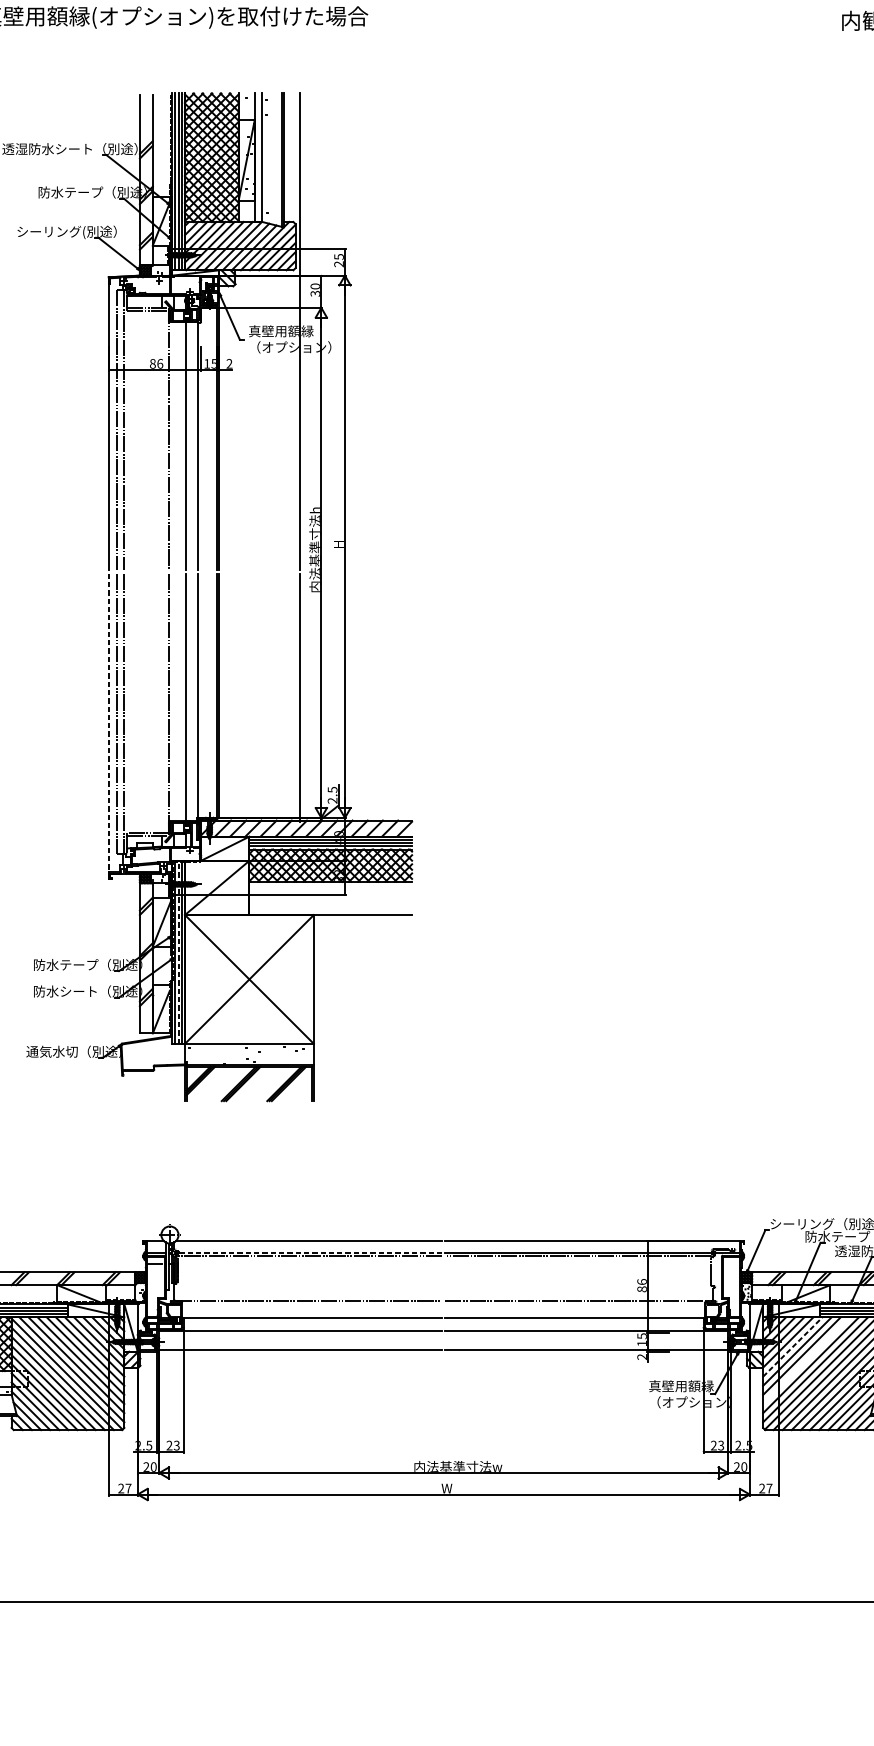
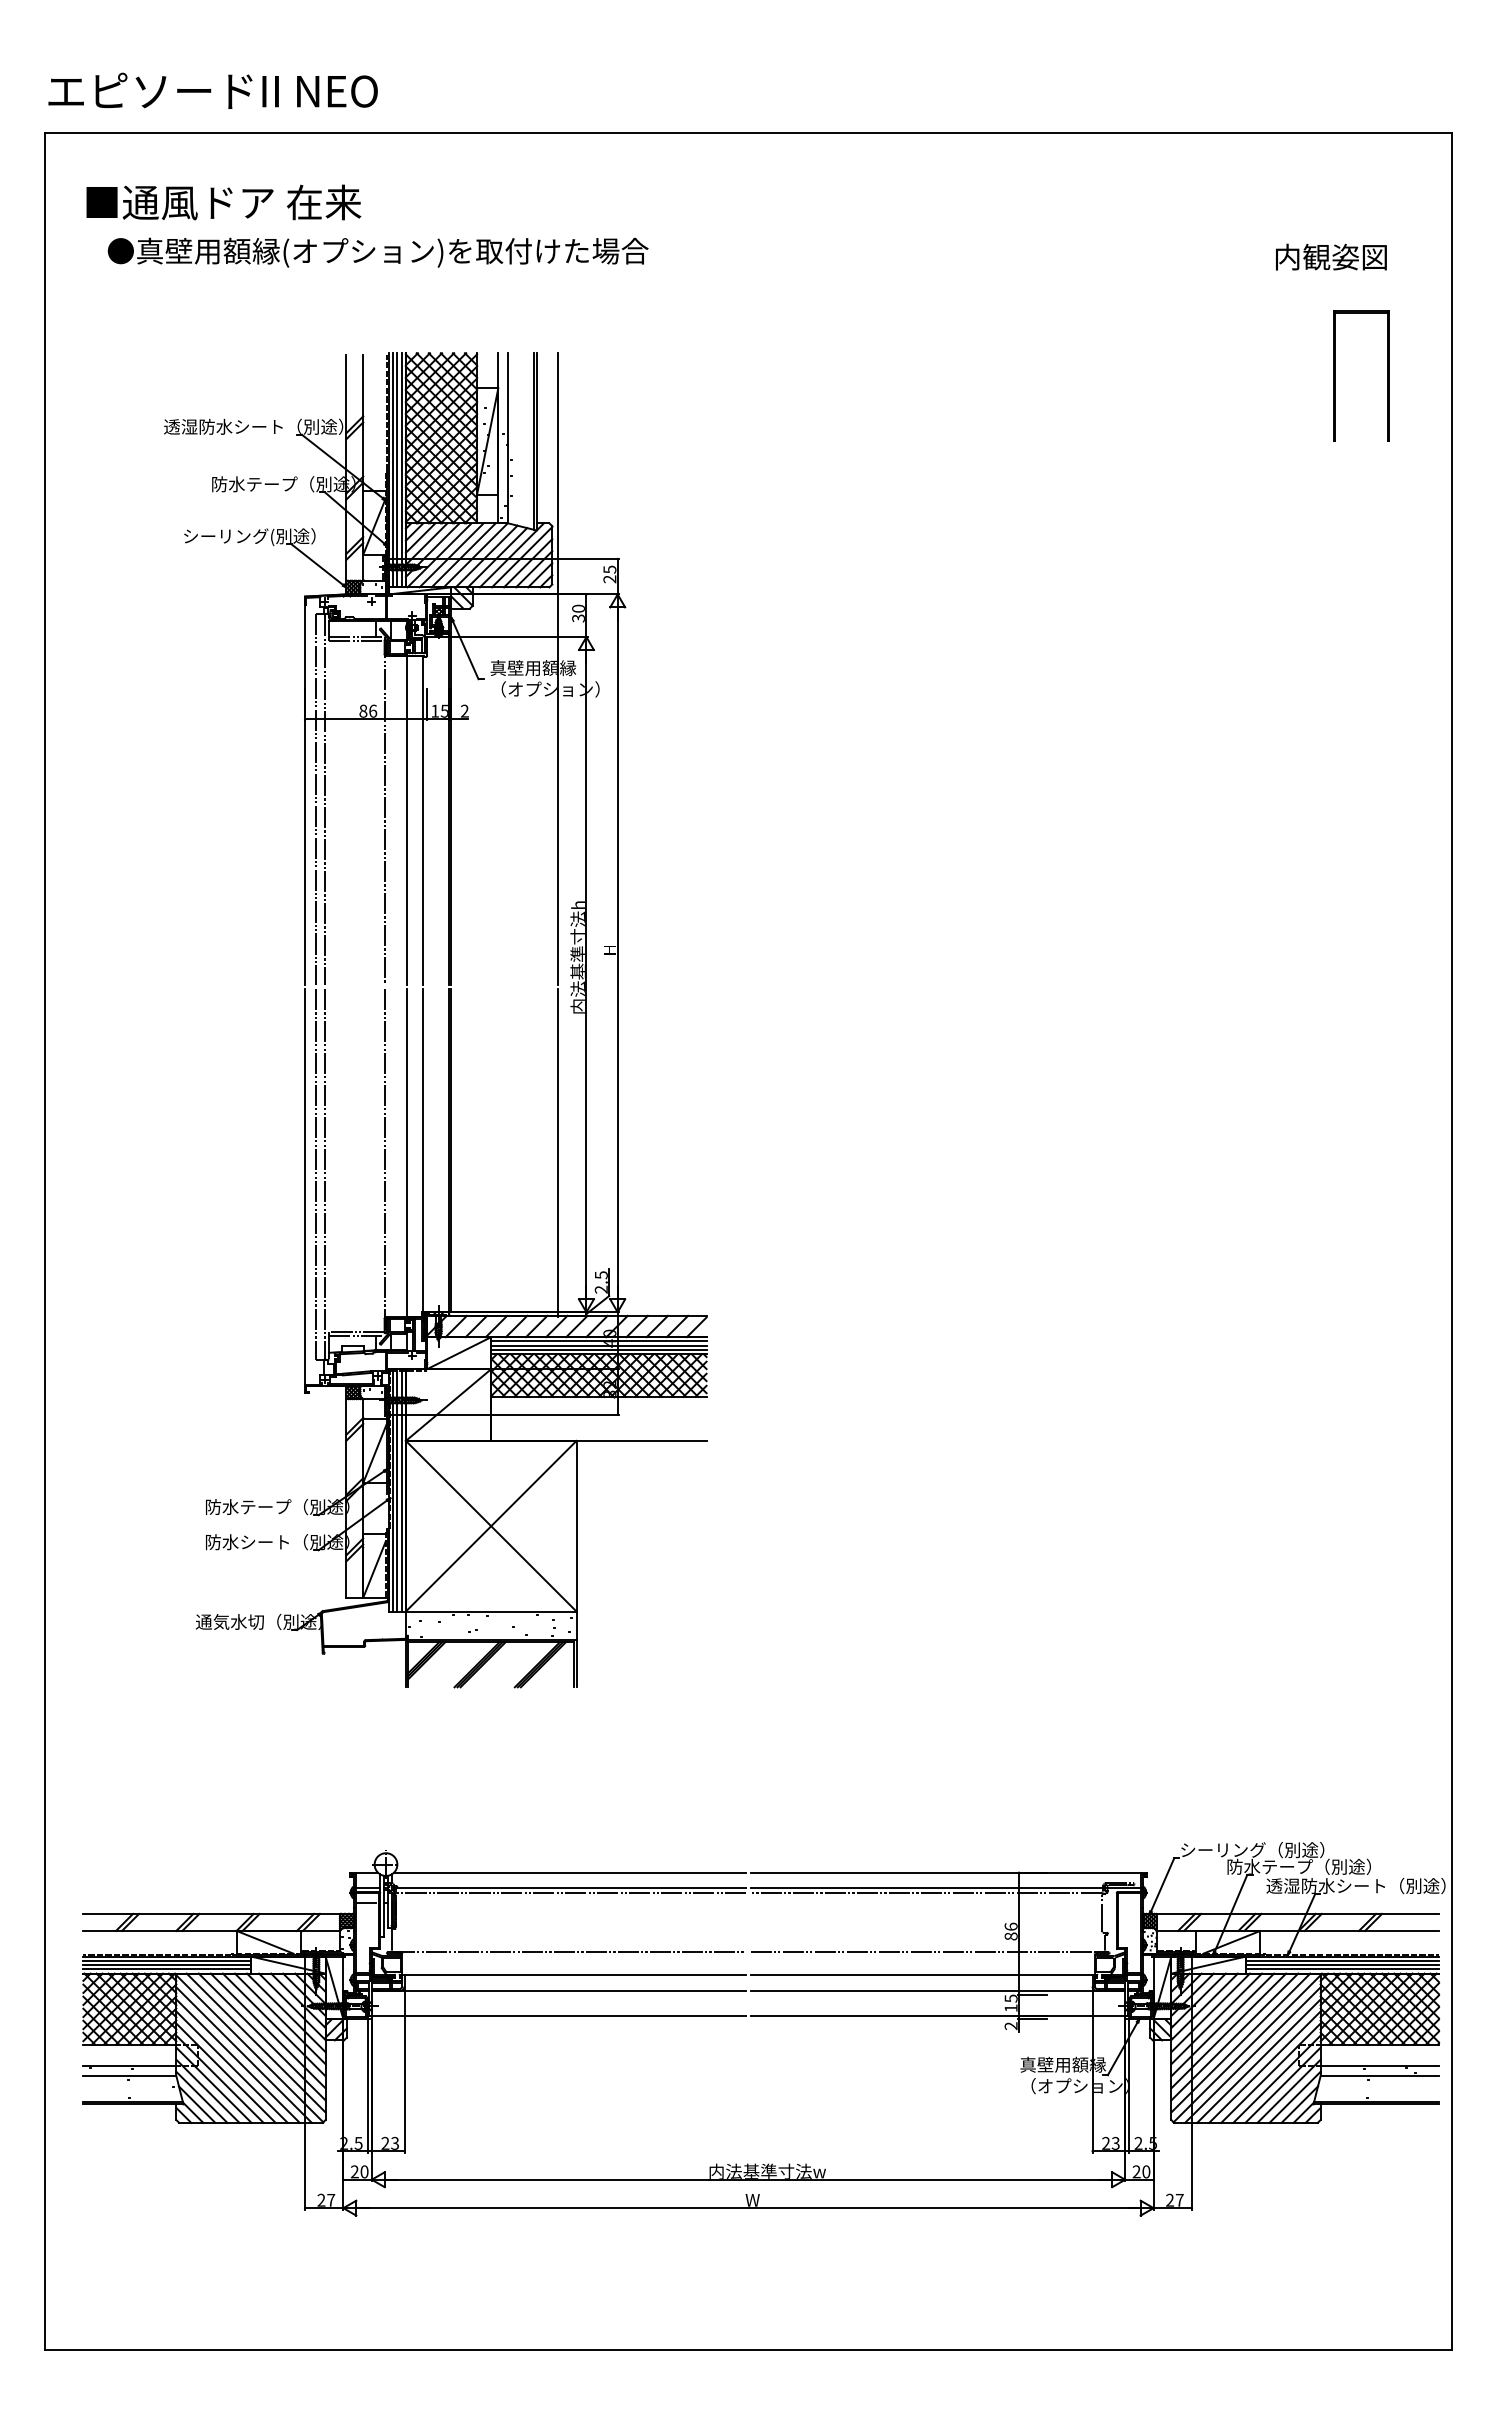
line: (109, 726) -> (305, 1191), dashed -> solid
line: (178, 951) -> (397, 1489), dashed -> solid
line: (310, 1253) -> (571, 1888), dashed -> solid
line: (792, 1346) -> (1210, 2012), dashed -> solid
line: (806, 1360) -> (1228, 2030), added

